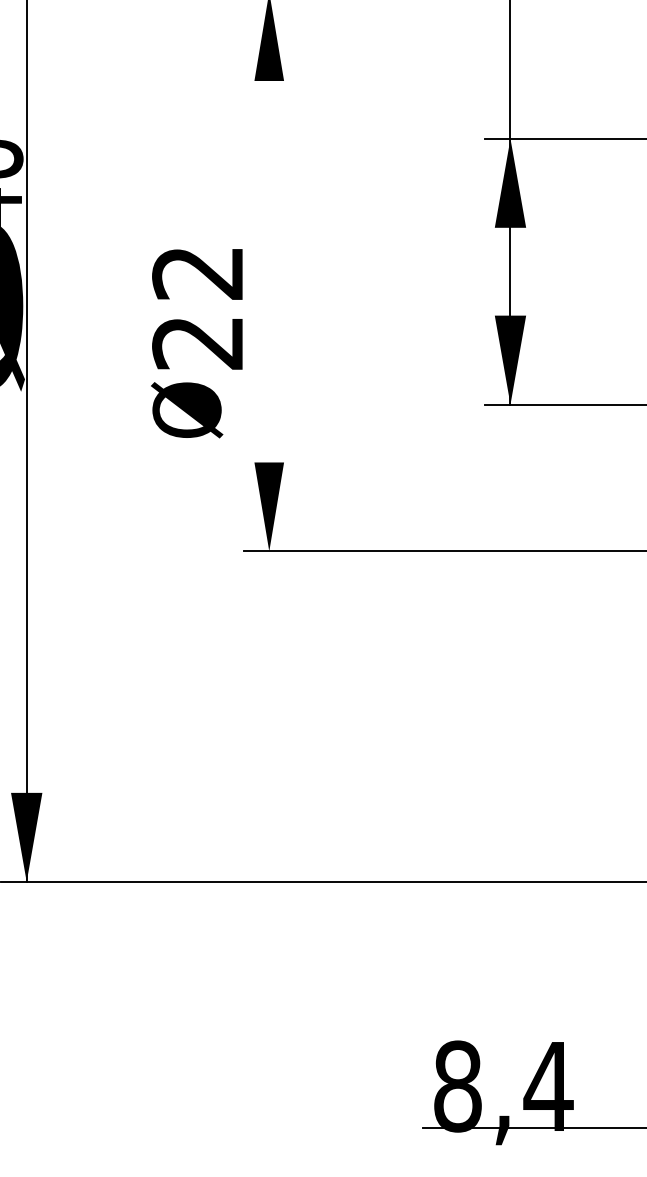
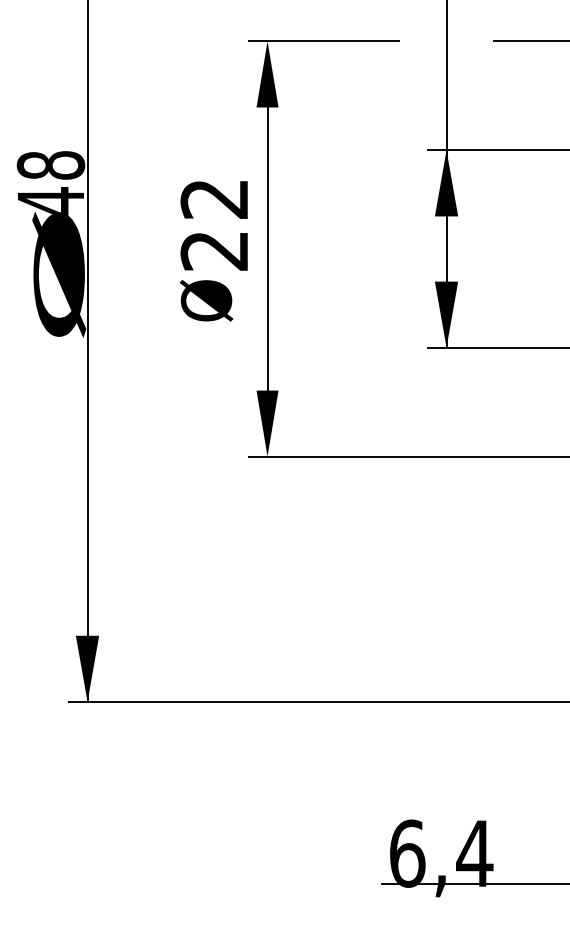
line: (269, 271) -> (267, 248), added
text: (196, 343) -> (213, 251), moved
text: (457, 1086) -> (407, 853), 8,4 -> 6,4

